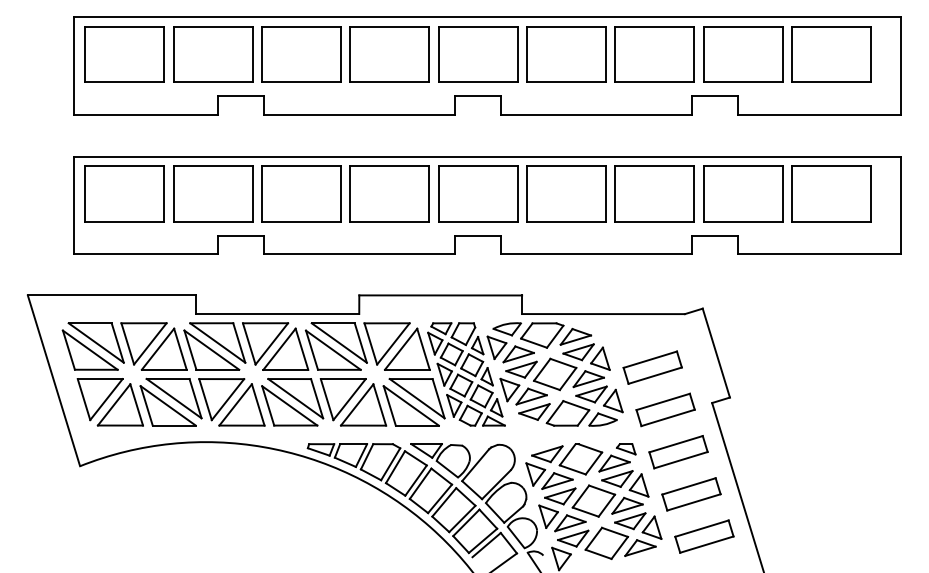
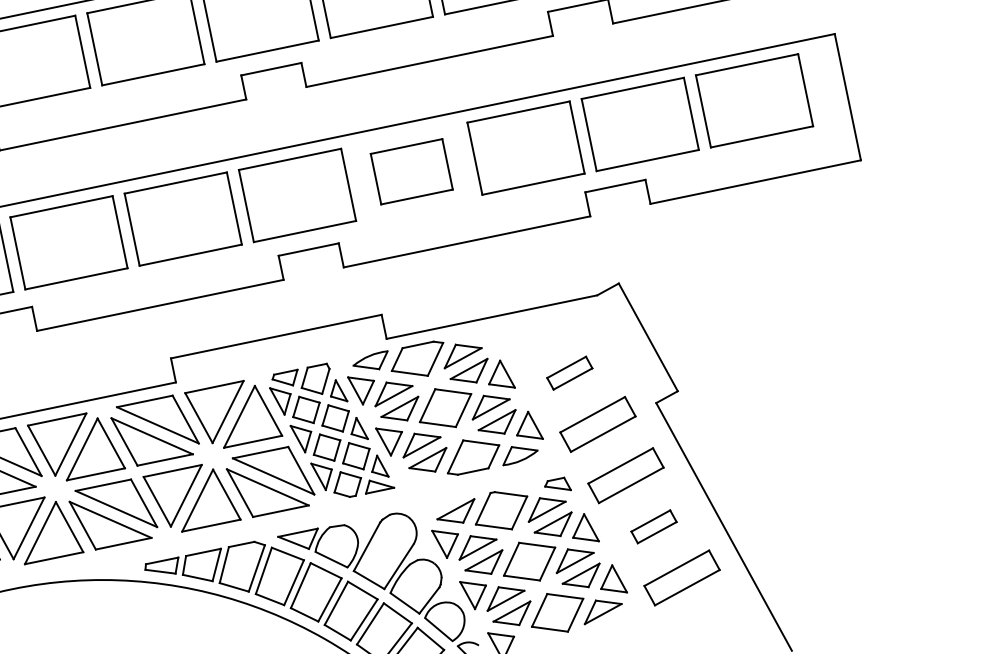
part: (566, 193) -> (411, 171), size x0.7
part: (652, 367) -> (569, 373), size x0.6
part: (691, 494) -> (654, 526), size x0.6

